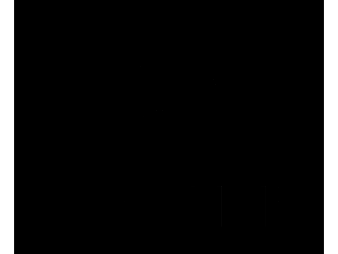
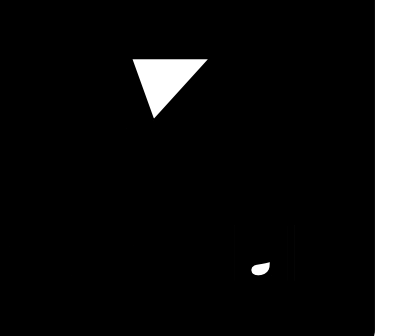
fill: (174, 87) -> (169, 89), removed
fill: (240, 217) -> (260, 268), removed

